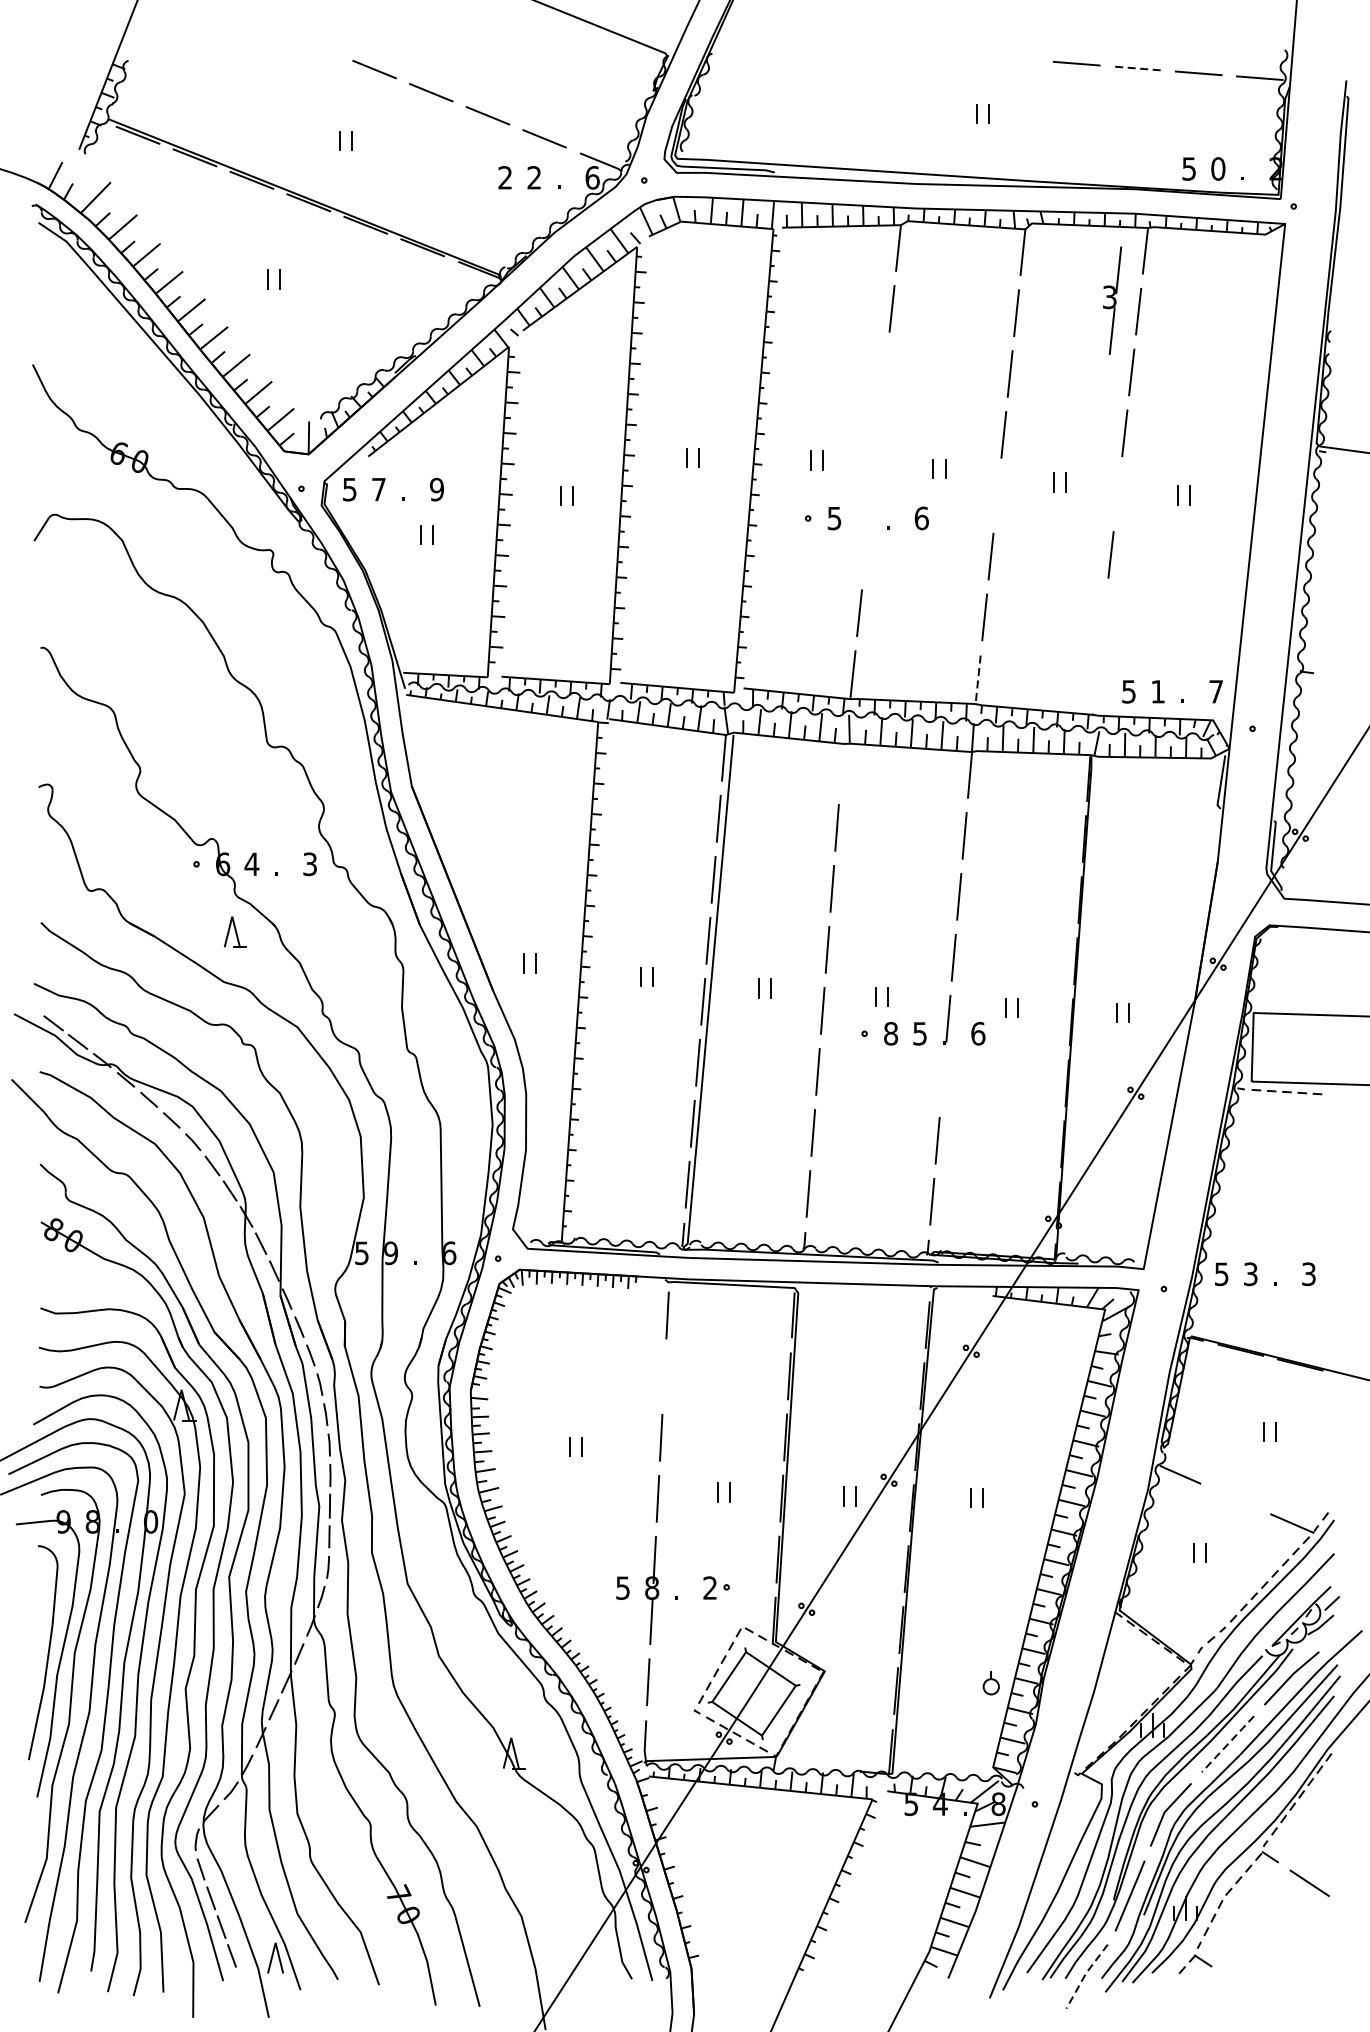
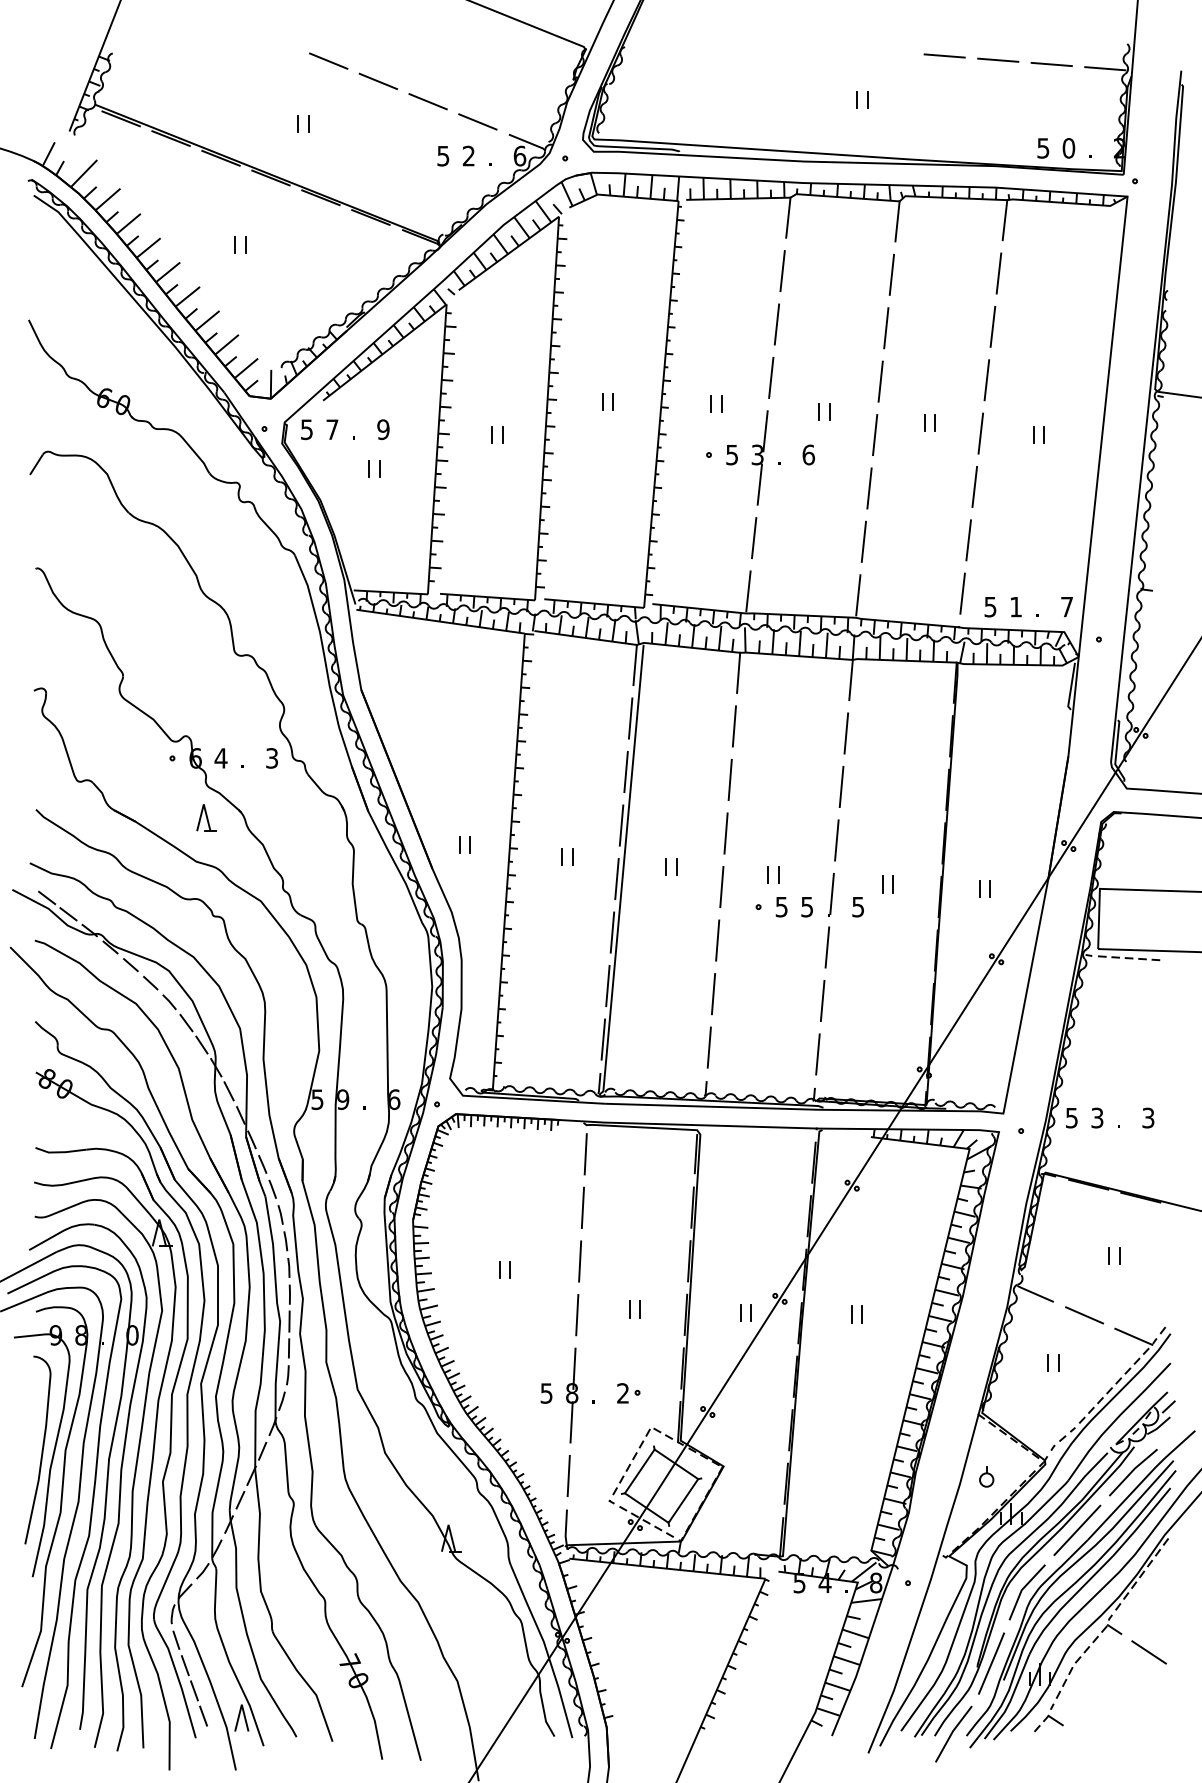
line: (1136, 68) -> (997, 60), dashed -> solid
text: (505, 177) -> (443, 155), 2 -> 5
part: (1111, 300) -> (759, 457), moved
line: (885, 369) -> (776, 324), added
line: (879, 430) -> (771, 377), added
line: (1117, 493) -> (980, 433), added
line: (997, 495) -> (875, 434), added
line: (1103, 615) -> (968, 540), added
line: (1097, 676) -> (962, 593), added
line: (978, 678) -> (858, 595), dashed -> solid
line: (841, 766) -> (738, 672), added
text: (890, 1033) -> (781, 906), 8 -> 5
text: (978, 1033) -> (858, 906), 6 -> 5
line: (943, 1079) -> (827, 947), added
line: (663, 1376) -> (582, 1207), added
line: (1236, 1499) -> (1084, 1315), added
part: (991, 1682) -> (986, 1476), moved
line: (1228, 1744) -> (1077, 1530), dashed -> solid
line: (1085, 1975) -> (952, 1733), dashed -> solid

